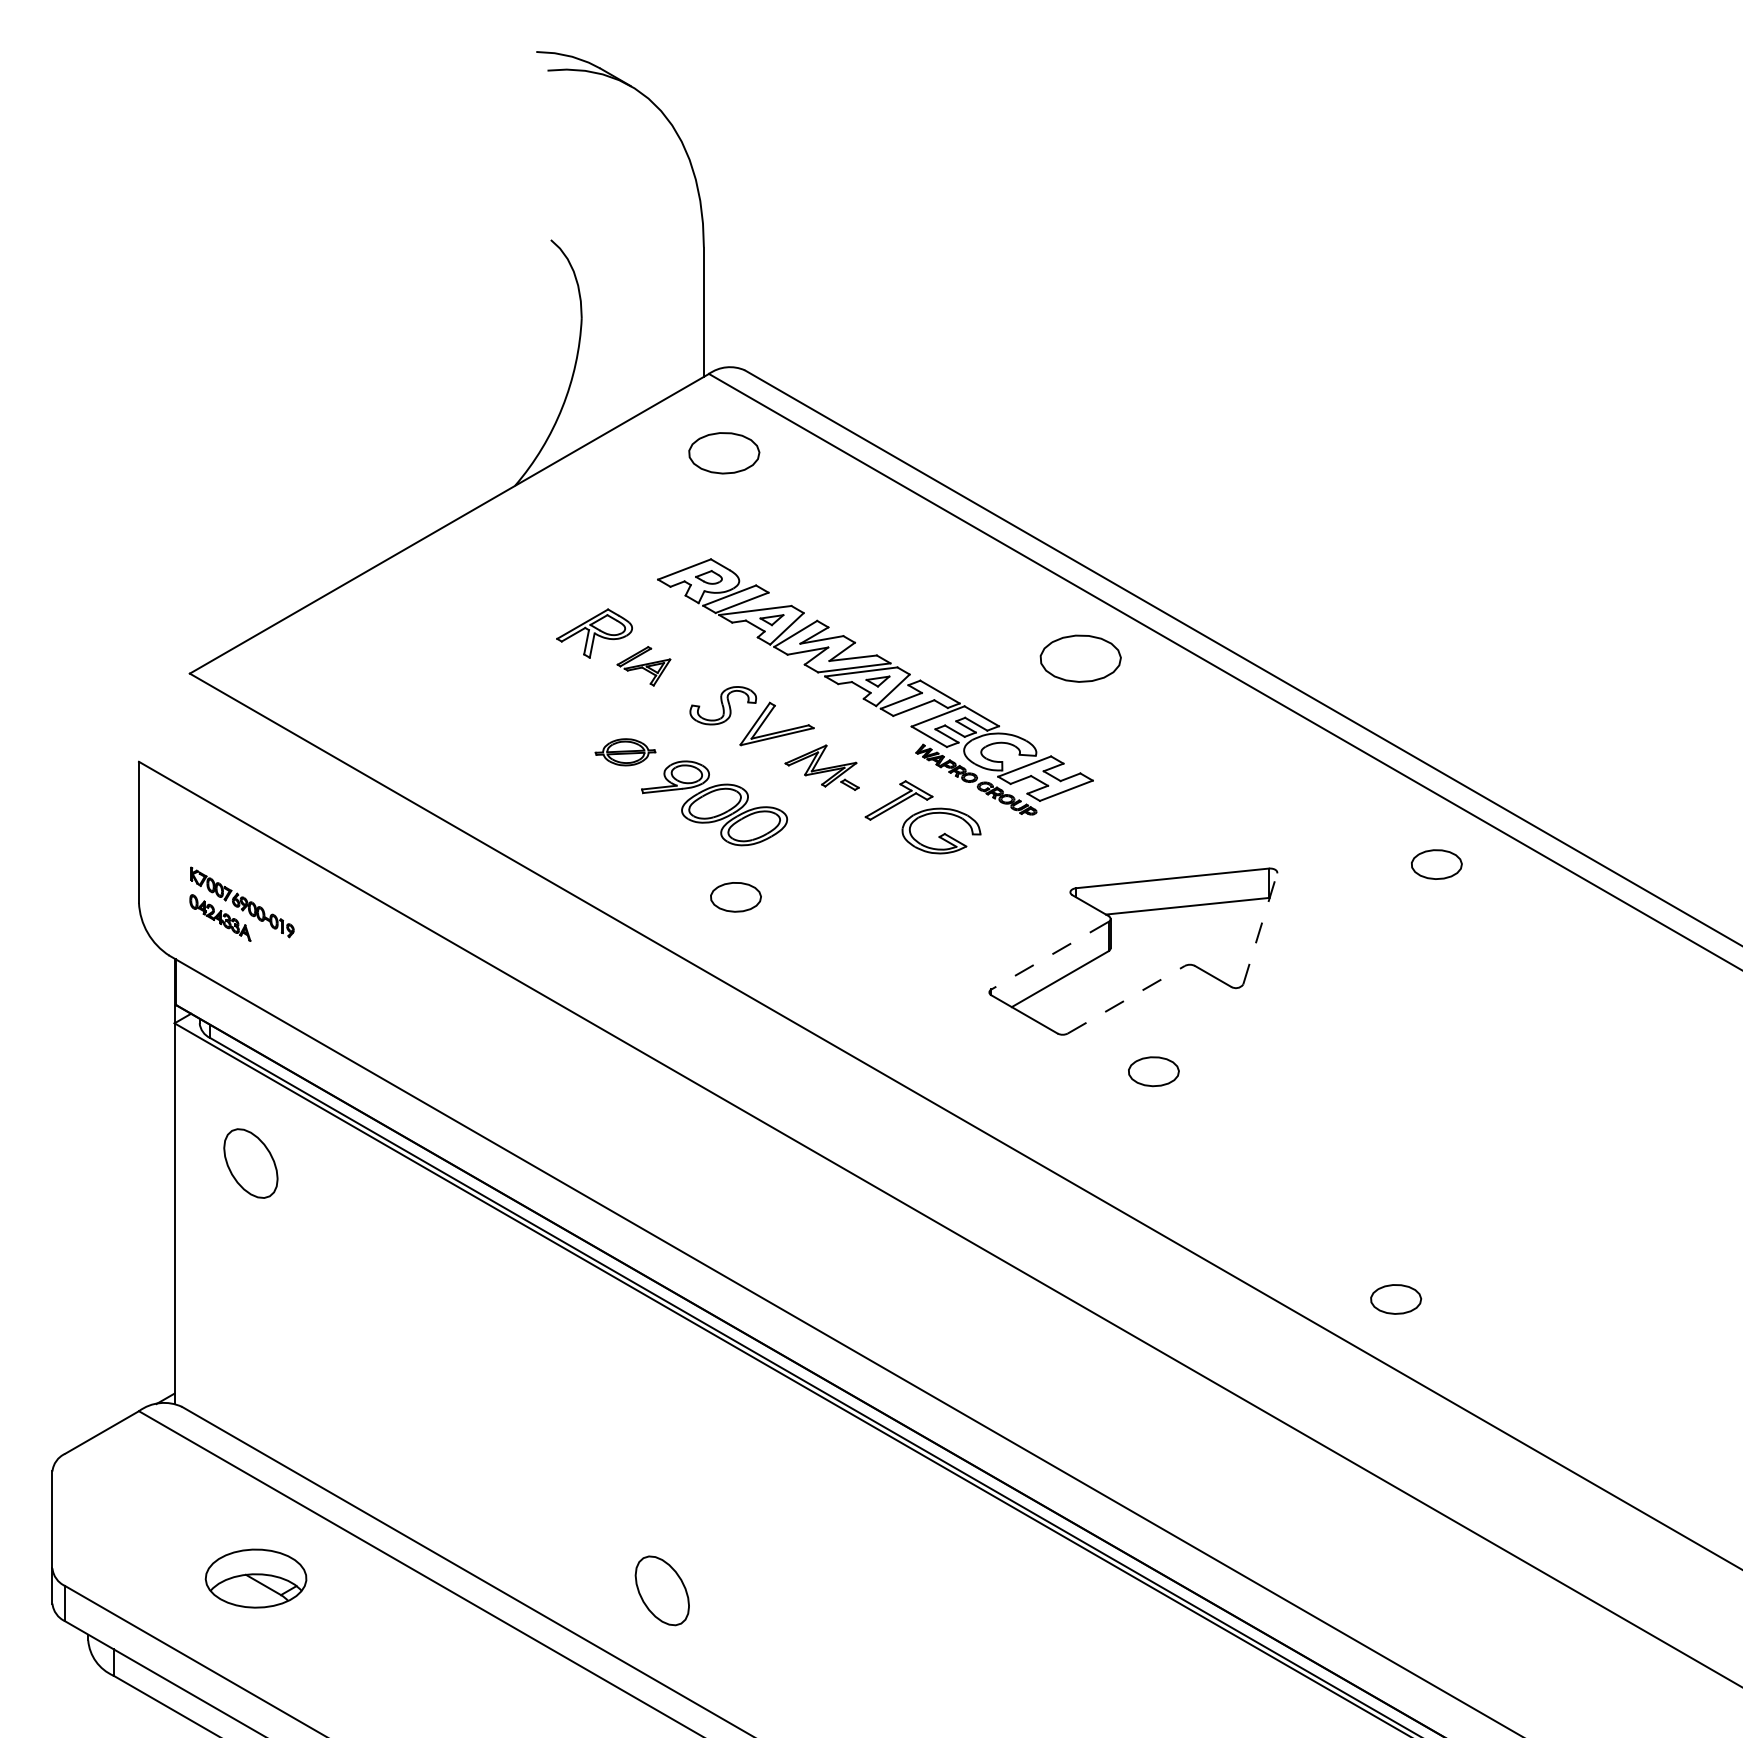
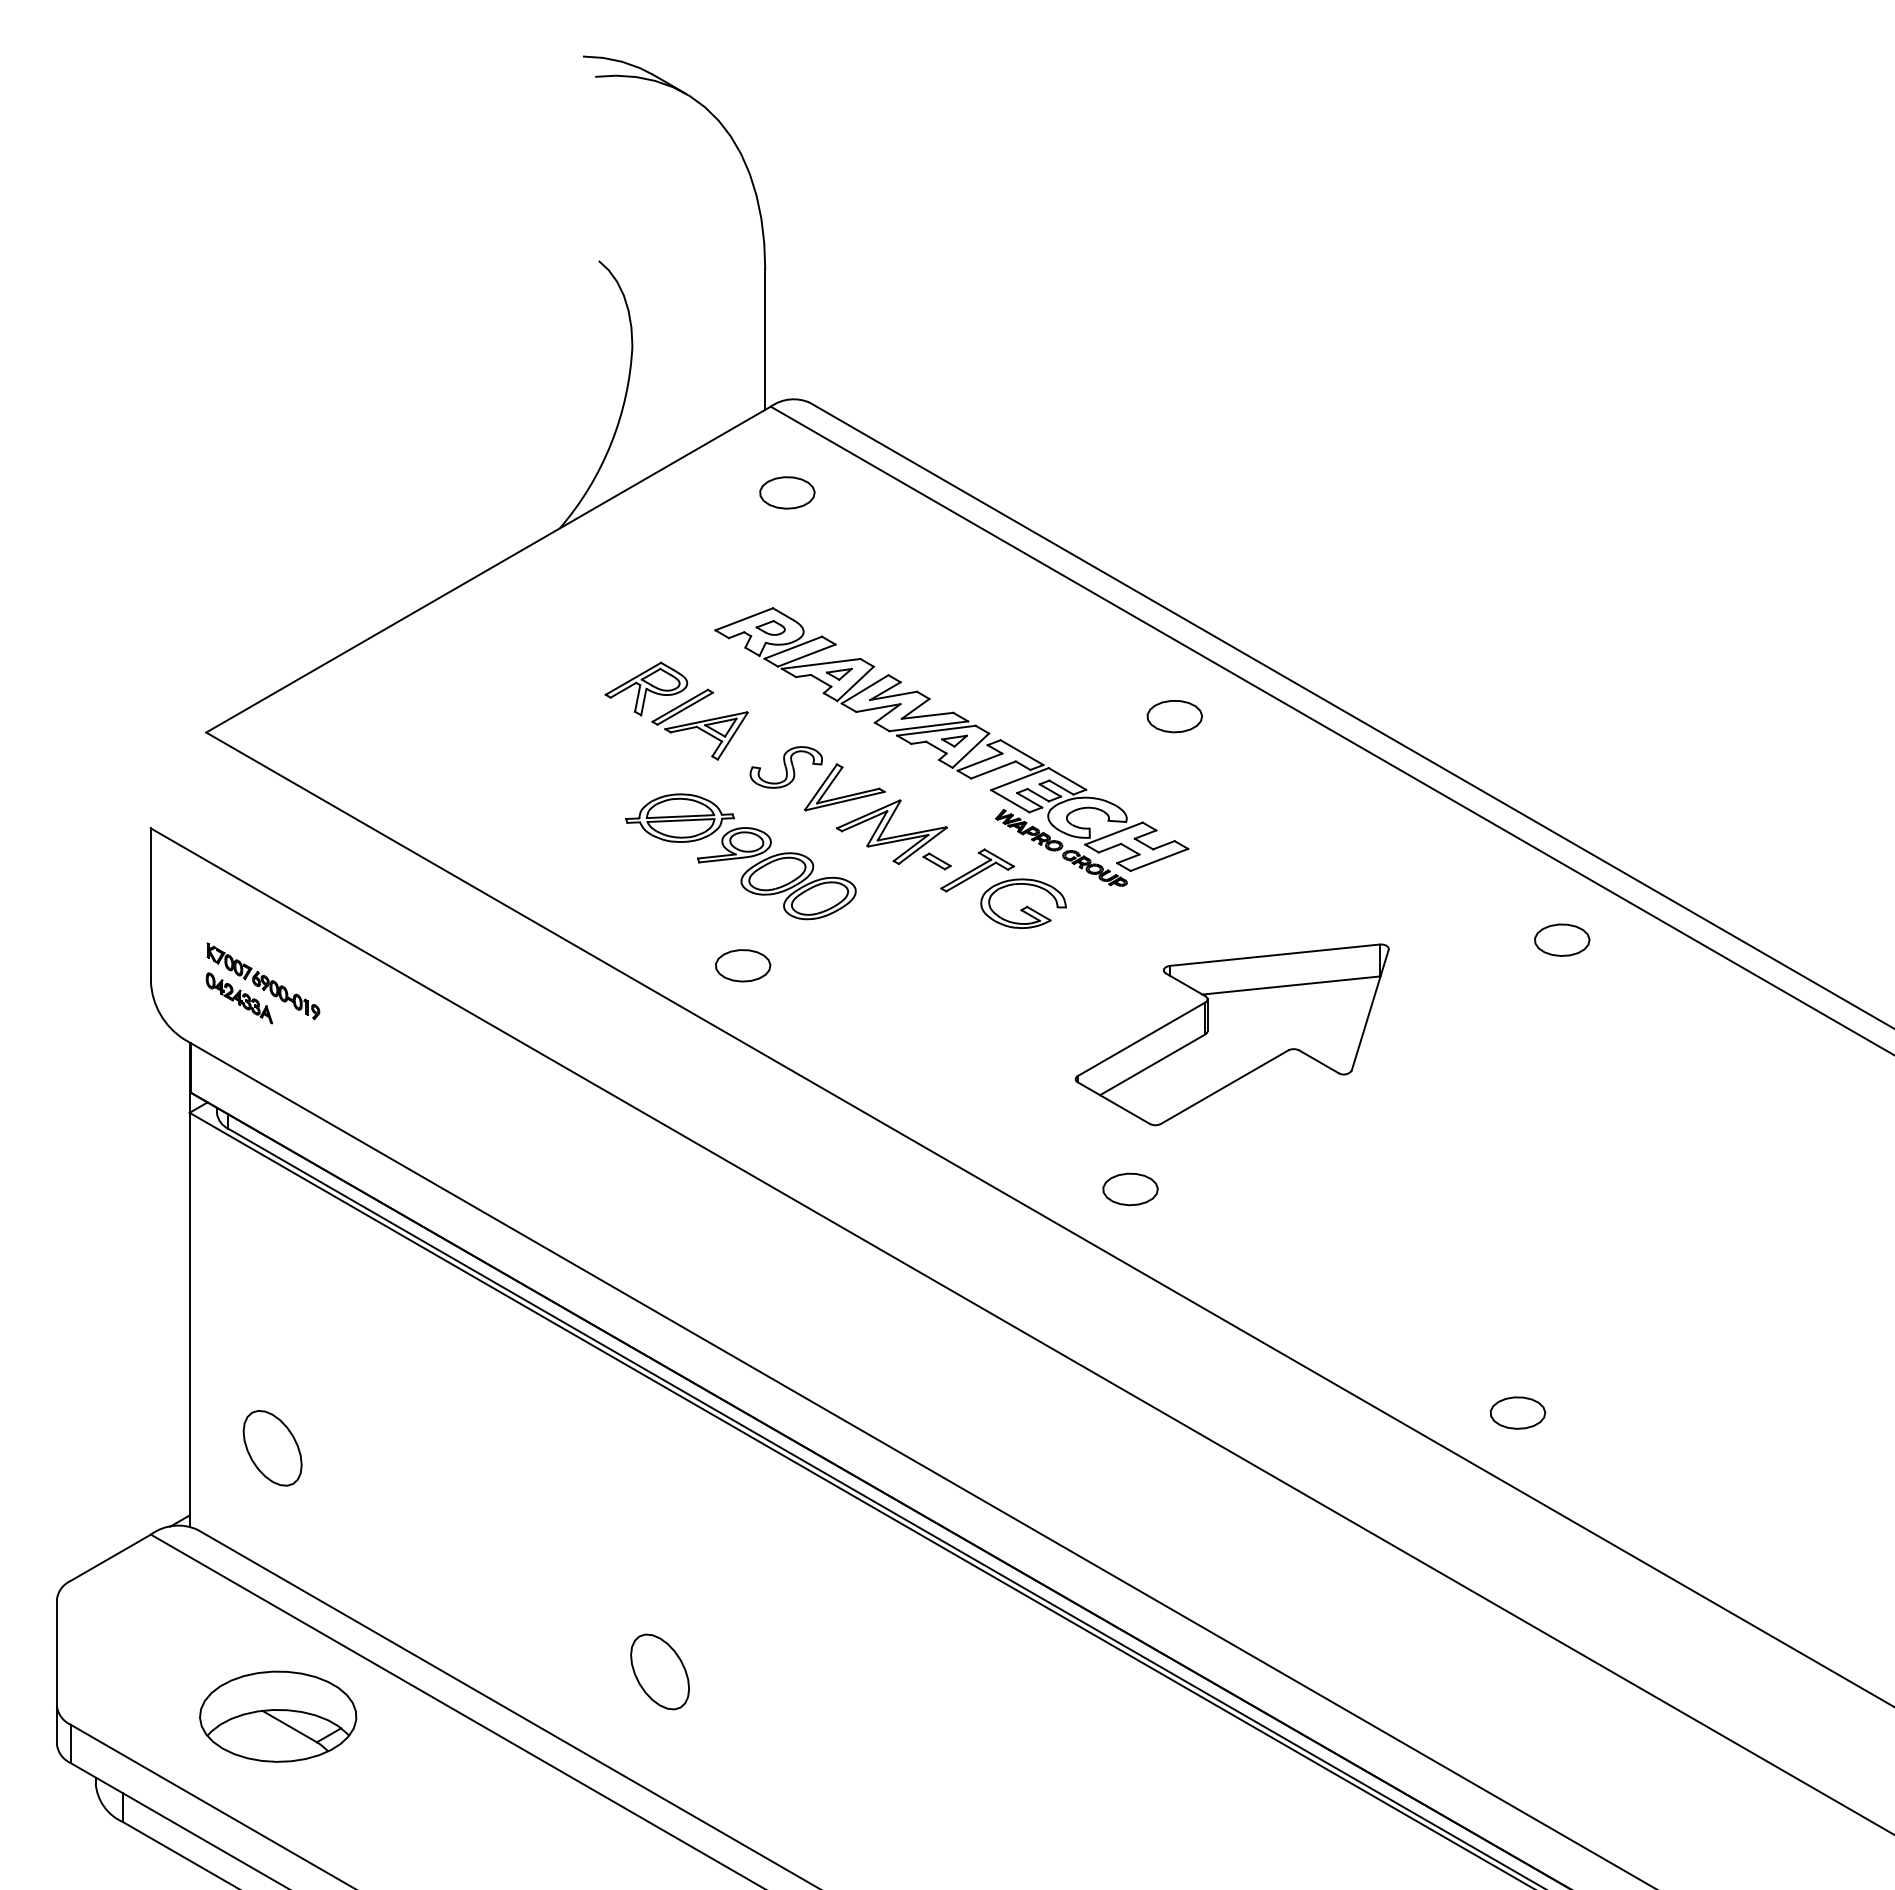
part: (724, 452) -> (787, 492), size x0.71
part: (1080, 658) -> (1174, 716), size x0.62
part: (643, 666) -> (699, 724), size x1.67
part: (625, 751) -> (679, 817), size x1.67
part: (821, 767) -> (893, 834), size x1.43
part: (736, 897) -> (743, 965), moved
line: (1260, 928) -> (1370, 1009), dashed -> solid
line: (1049, 955) -> (1141, 1039), dashed -> solid
line: (1127, 999) -> (1225, 1086), dashed -> solid
part: (1153, 1071) -> (1130, 1189), moved
part: (250, 1163) -> (272, 1448), moved
part: (256, 1578) -> (278, 1716), size x1.43
part: (661, 1590) -> (659, 1671), moved

